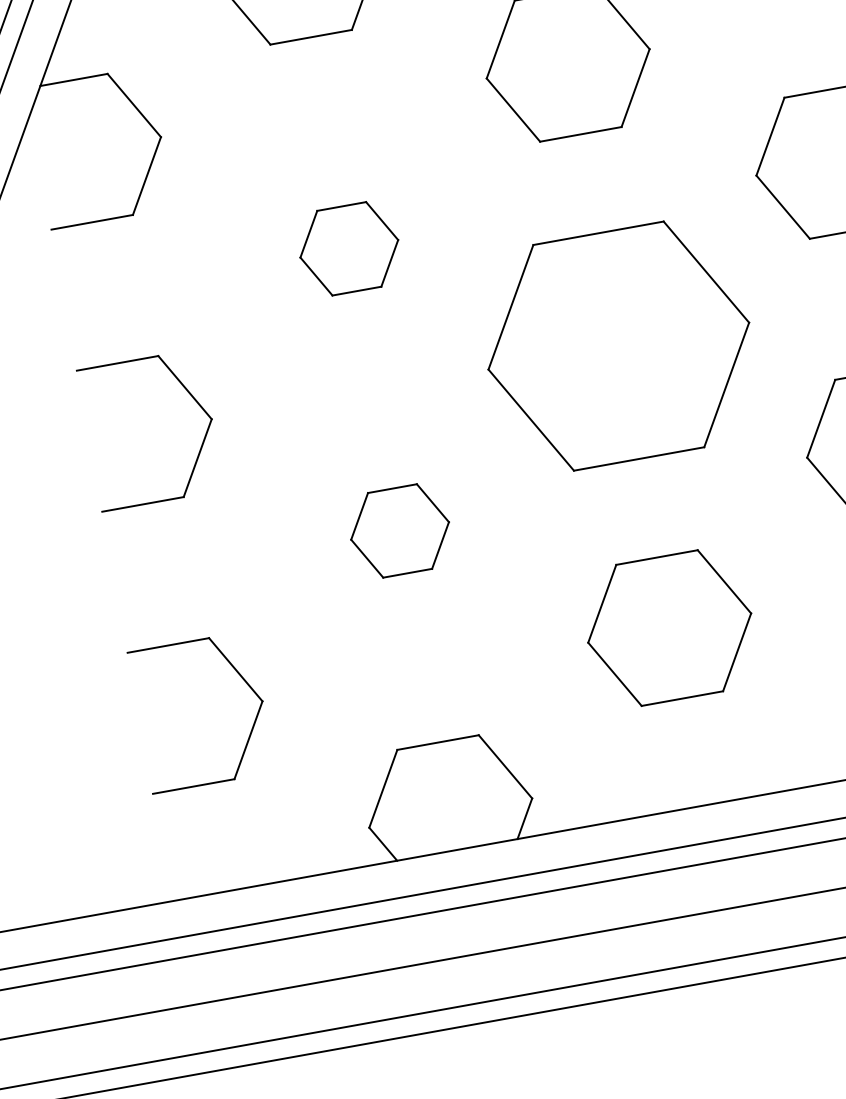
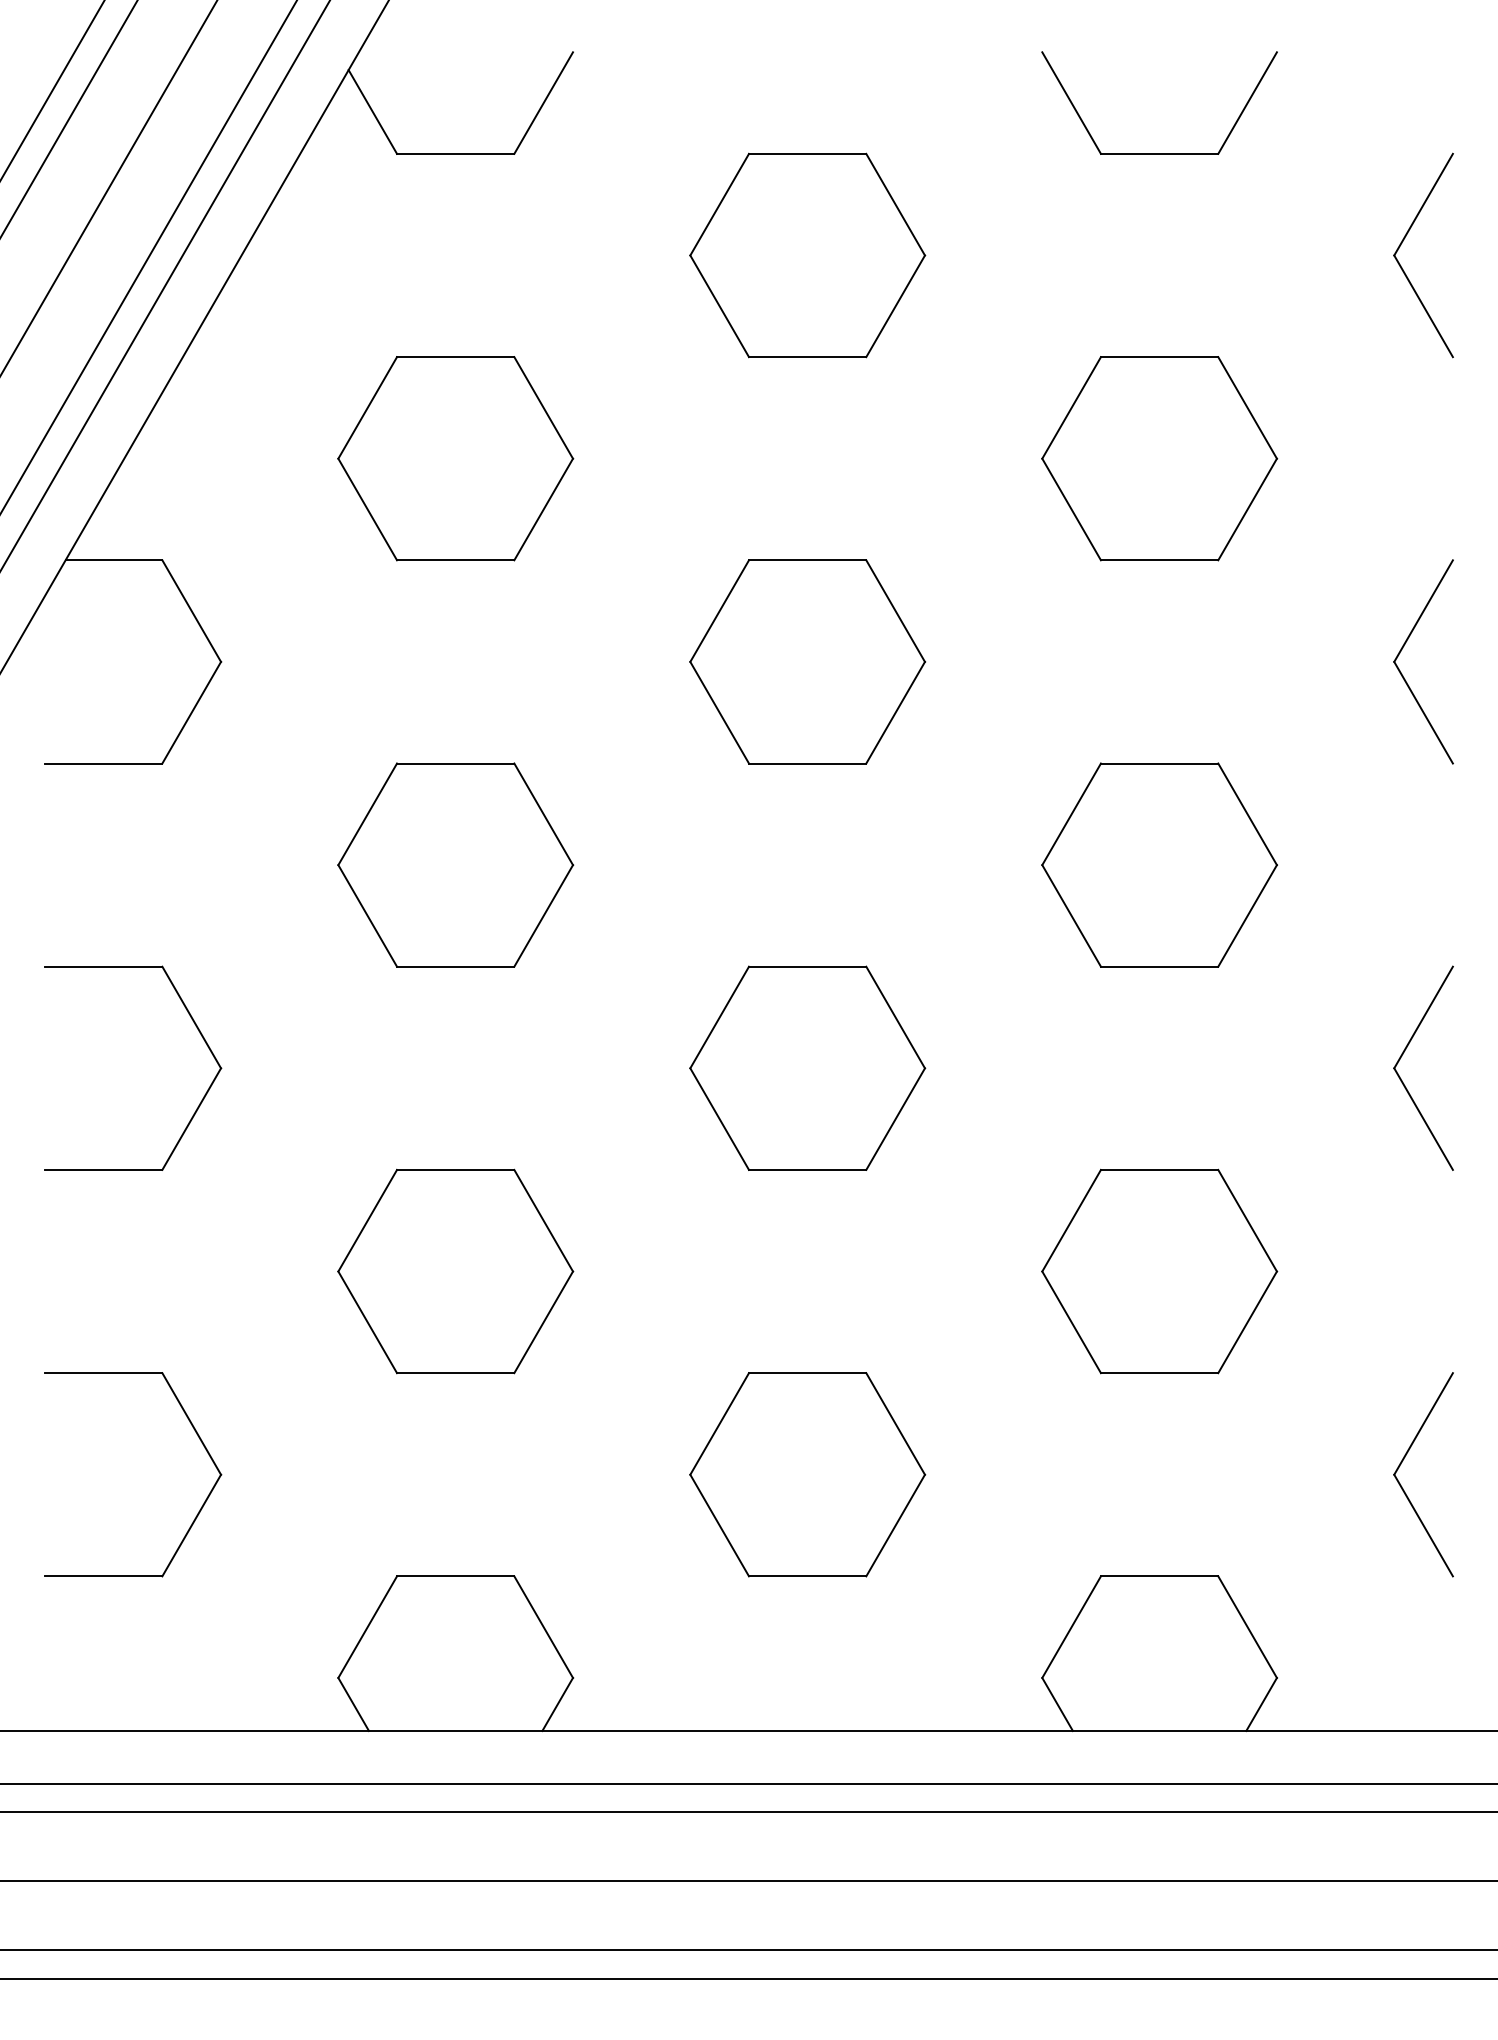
part: (349, 248) -> (455, 864), size x1.67
part: (618, 345) -> (807, 1067), size x0.62
part: (399, 530) -> (455, 1271), size x1.67

